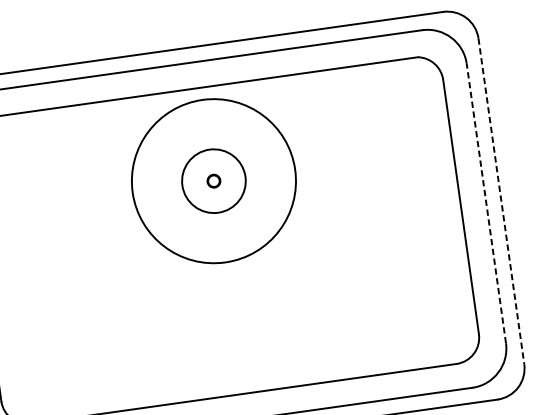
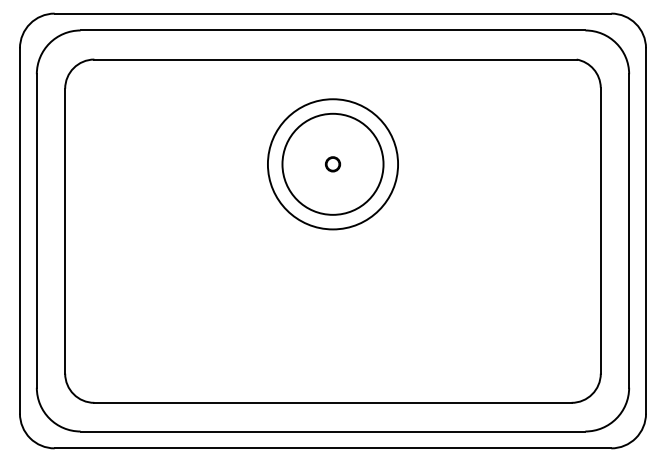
circle: (213, 180) -> (332, 163), size x1.43
circle: (213, 181) -> (332, 164), size x0.71
line: (501, 200) -> (646, 230), dashed -> solid
line: (486, 203) -> (629, 230), dashed -> solid

